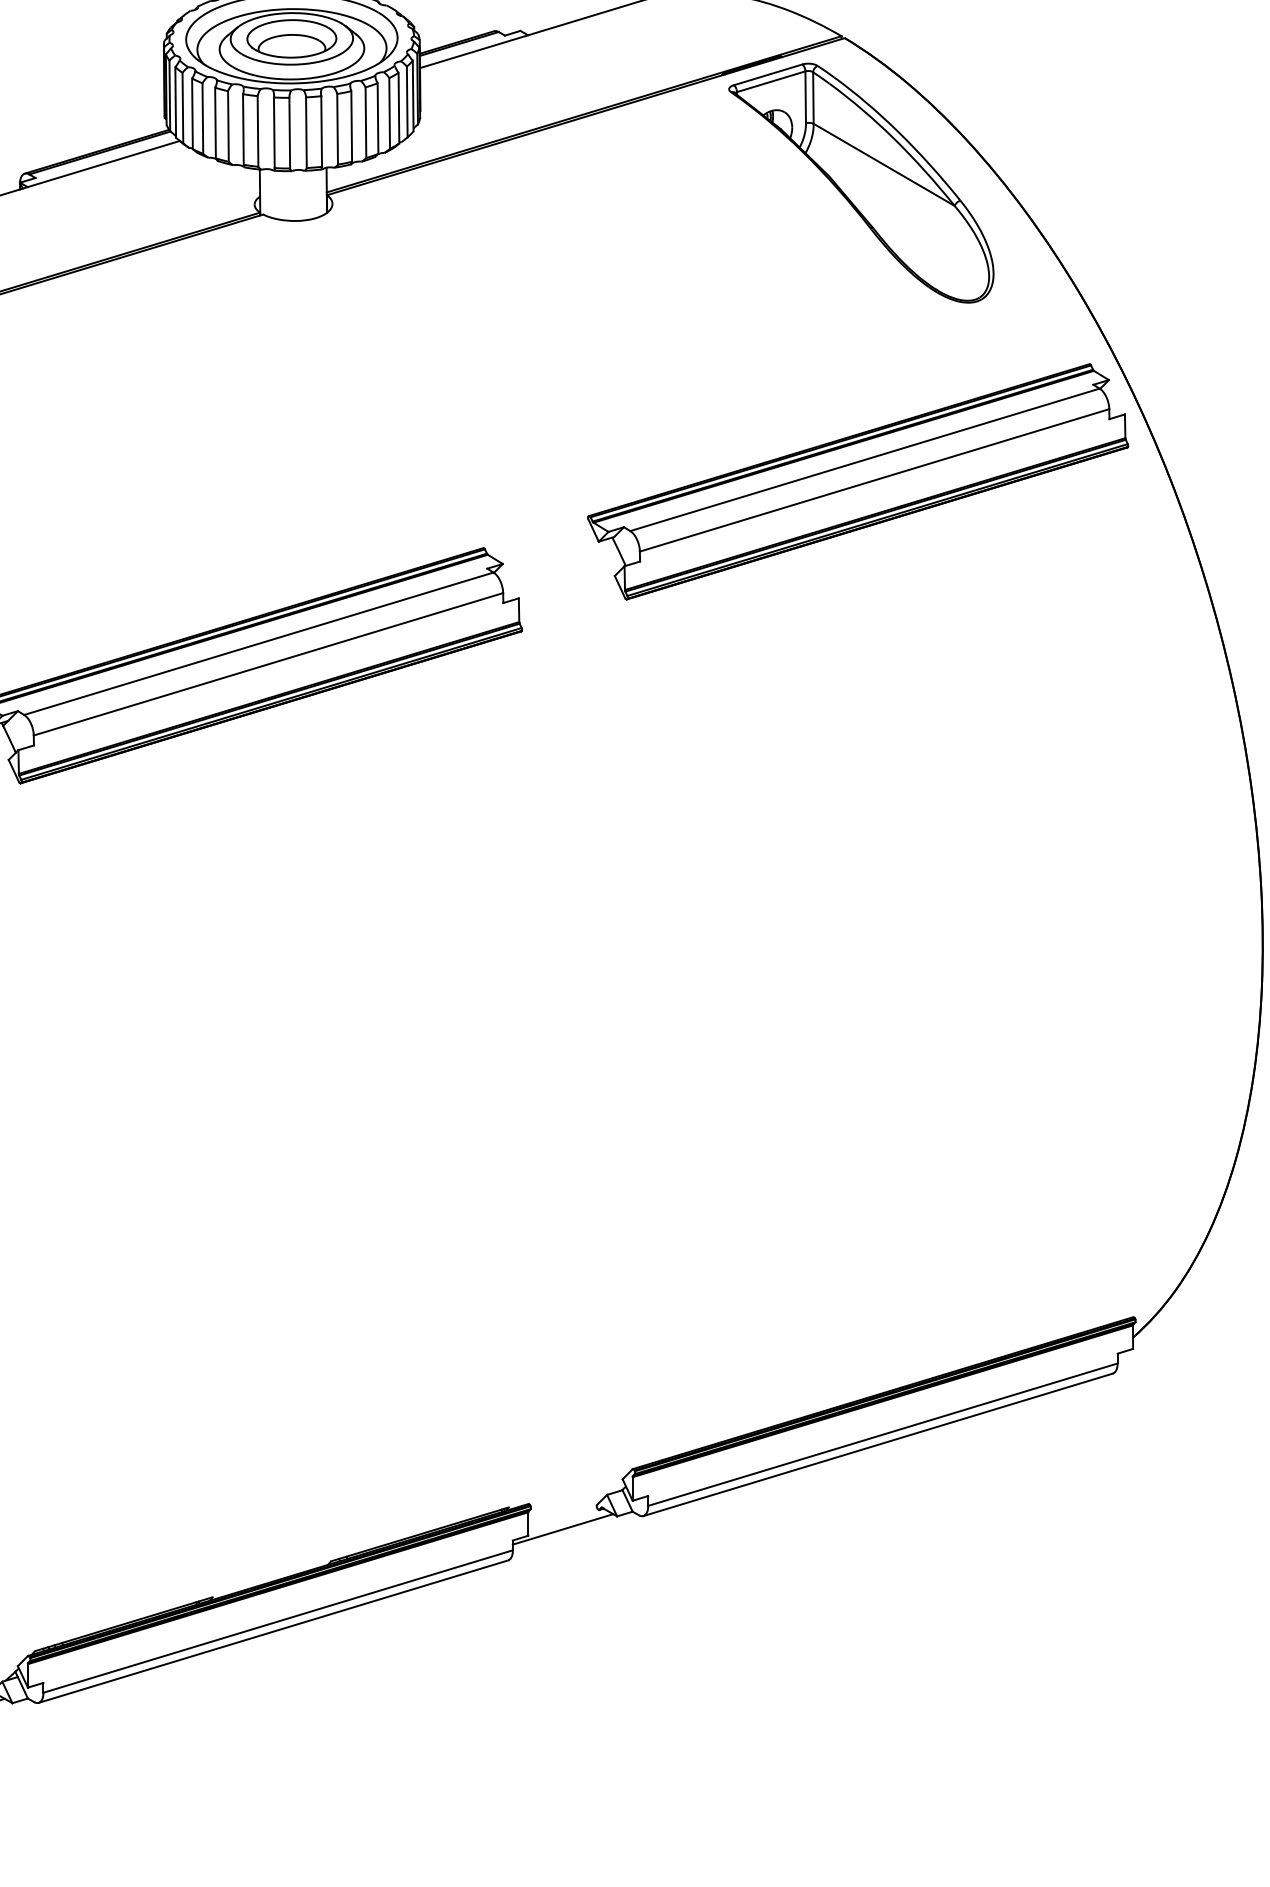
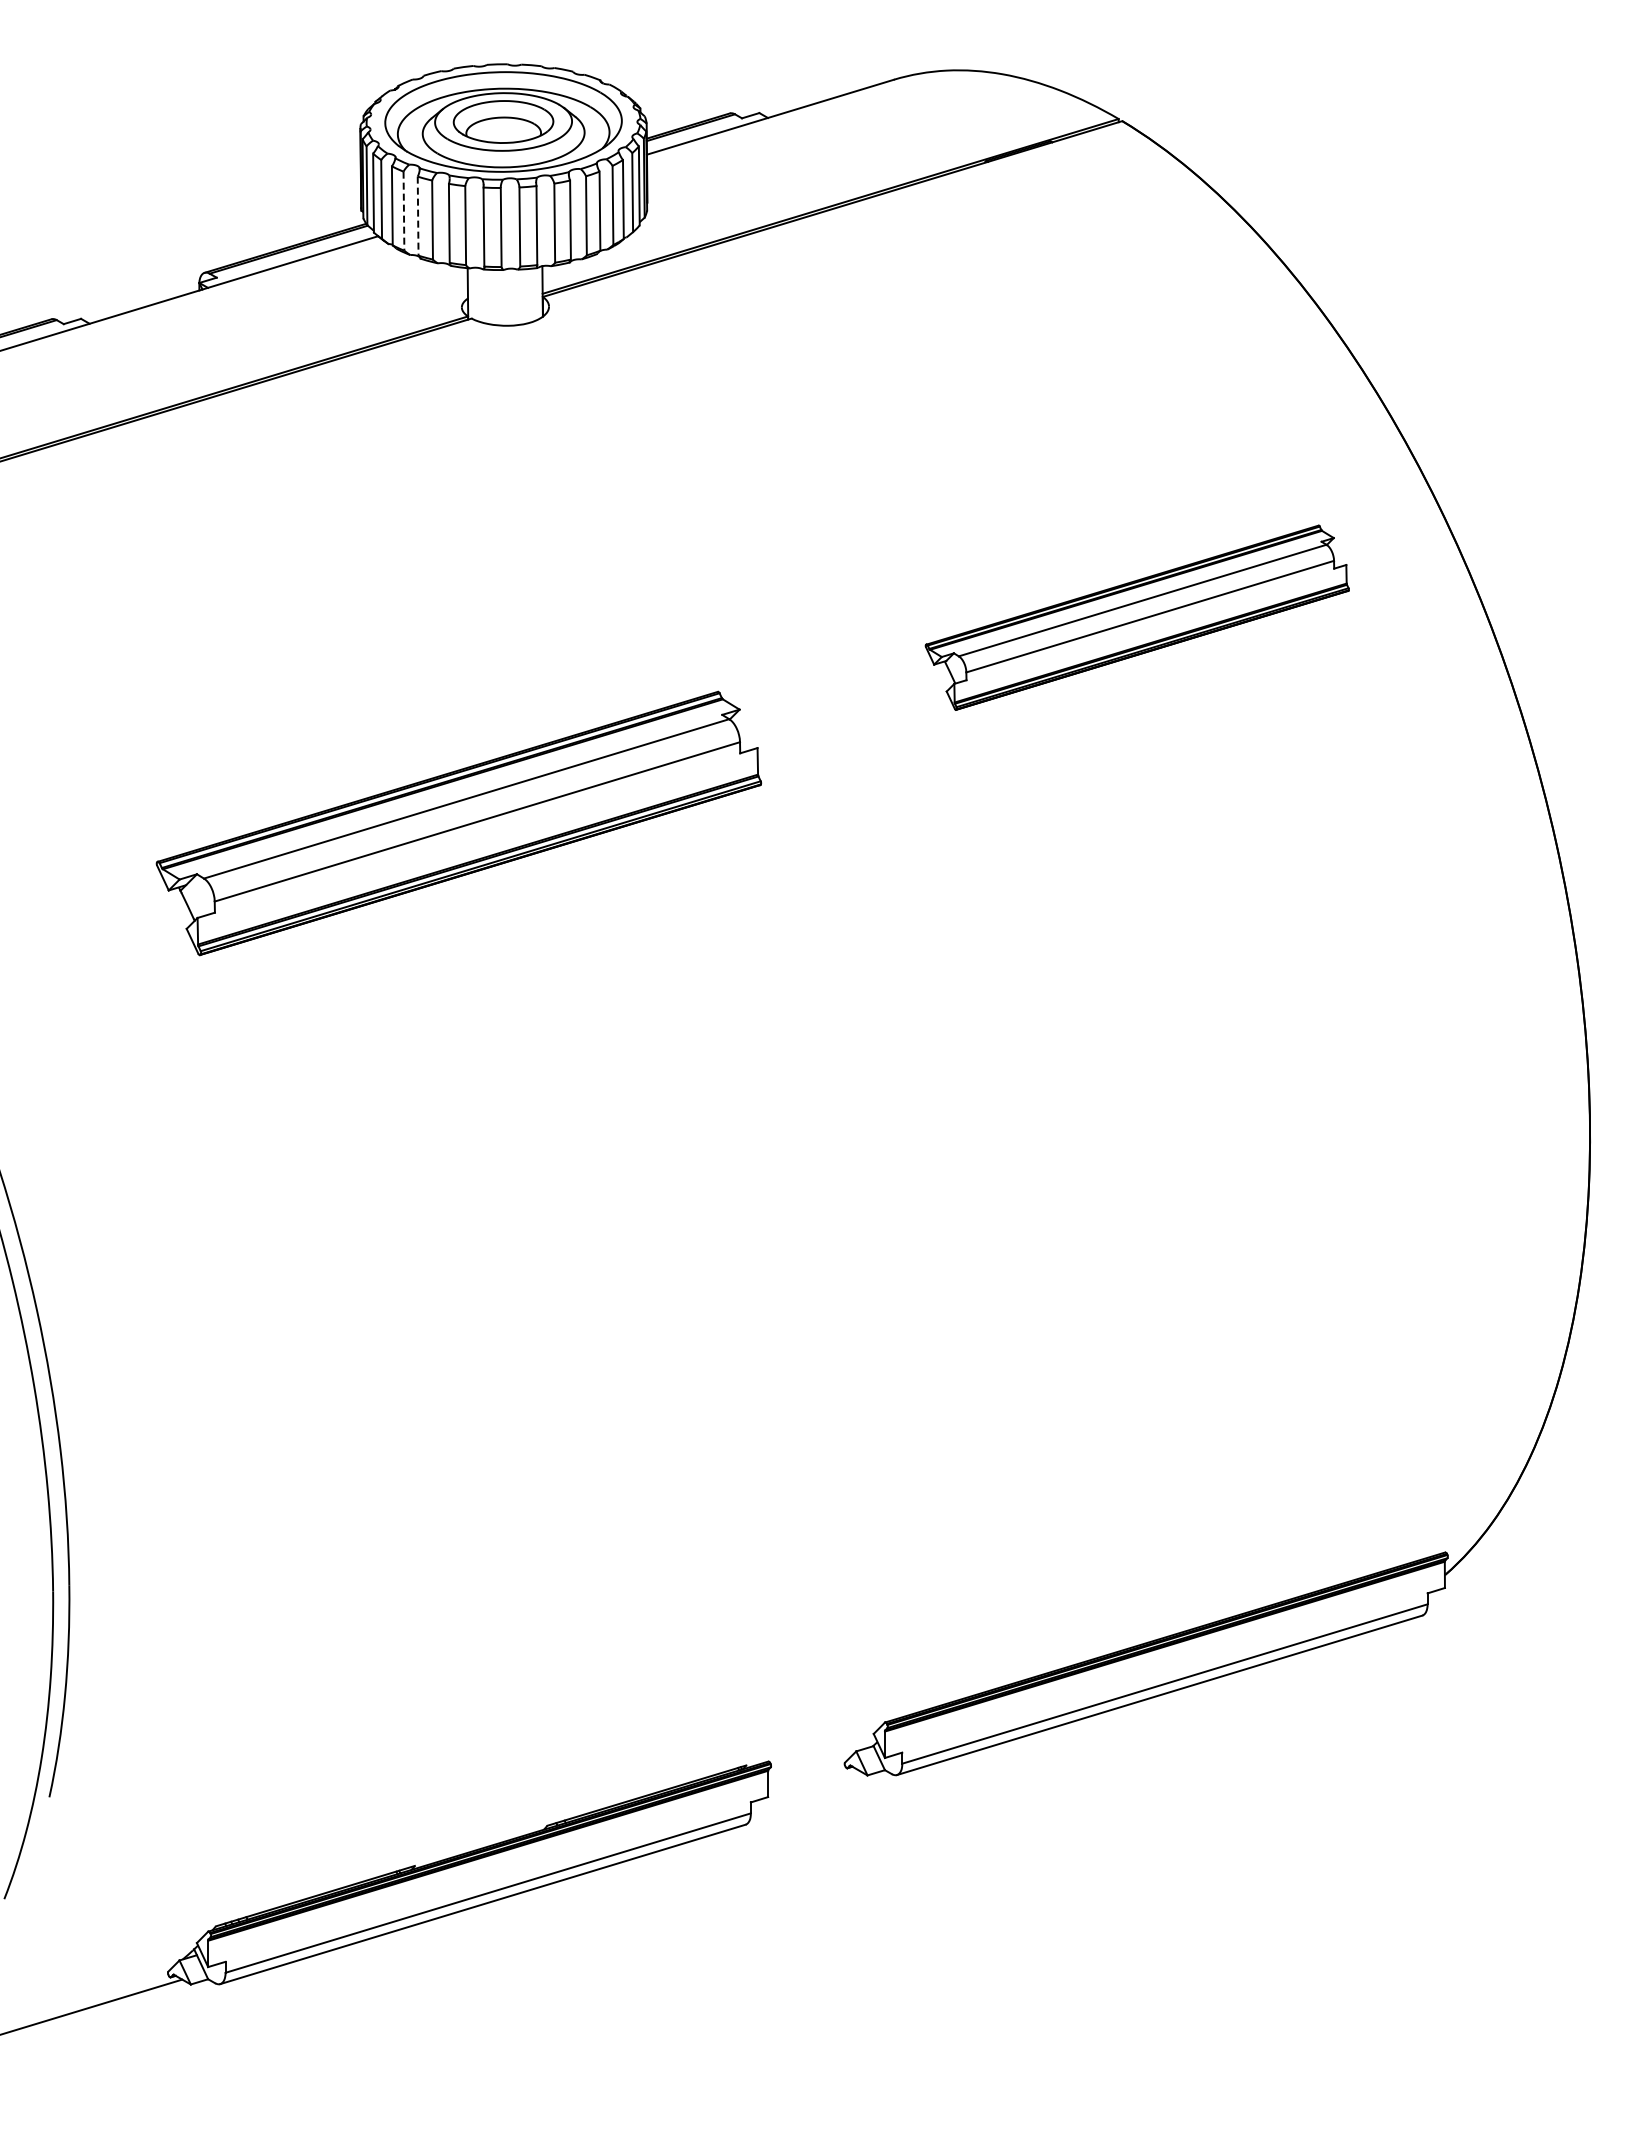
line: (202, 118) -> (403, 211), solid -> dashed
line: (215, 123) -> (418, 216), solid -> dashed
part: (861, 183) -> (1140, 283), removed
part: (858, 481) -> (1137, 617), size x0.7
line: (562, 1528) -> (806, 1789), removed

